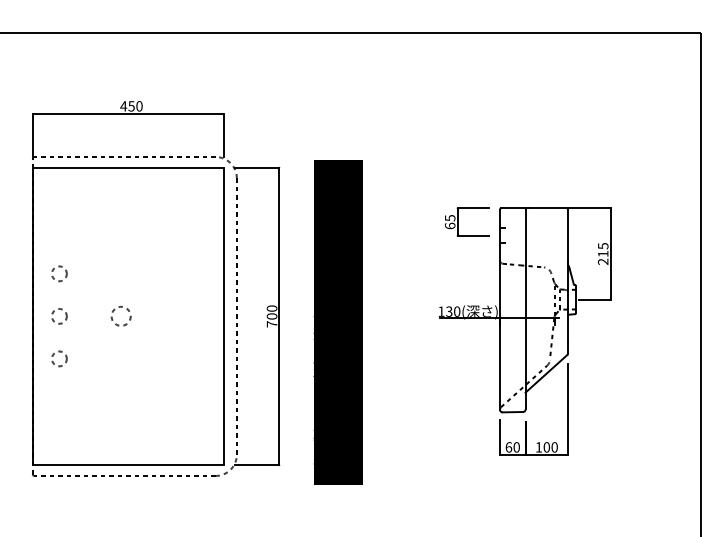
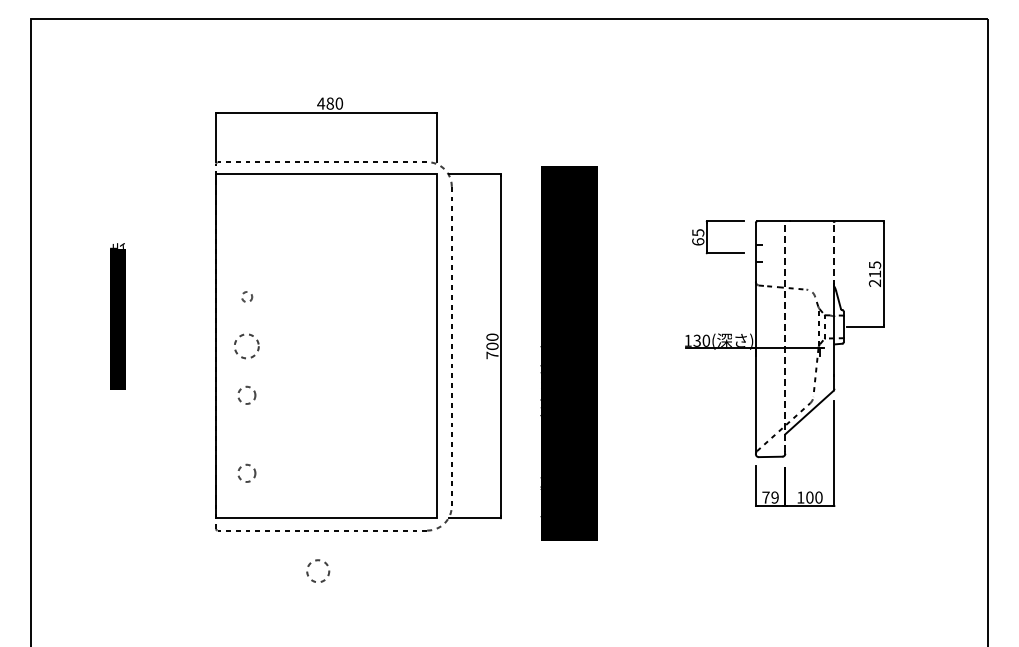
text: (130, 106) -> (329, 103), 450 -> 480
line: (568, 236) -> (834, 254), solid -> dashed
circle: (59, 273) -> (247, 296), size x0.6
line: (525, 307) -> (785, 336), solid -> dashed
circle: (59, 315) -> (246, 345), size x1.4
circle: (121, 315) -> (318, 570), moved
circle: (59, 425) -> (246, 472), added
text: (512, 447) -> (770, 497), 60 -> 79

